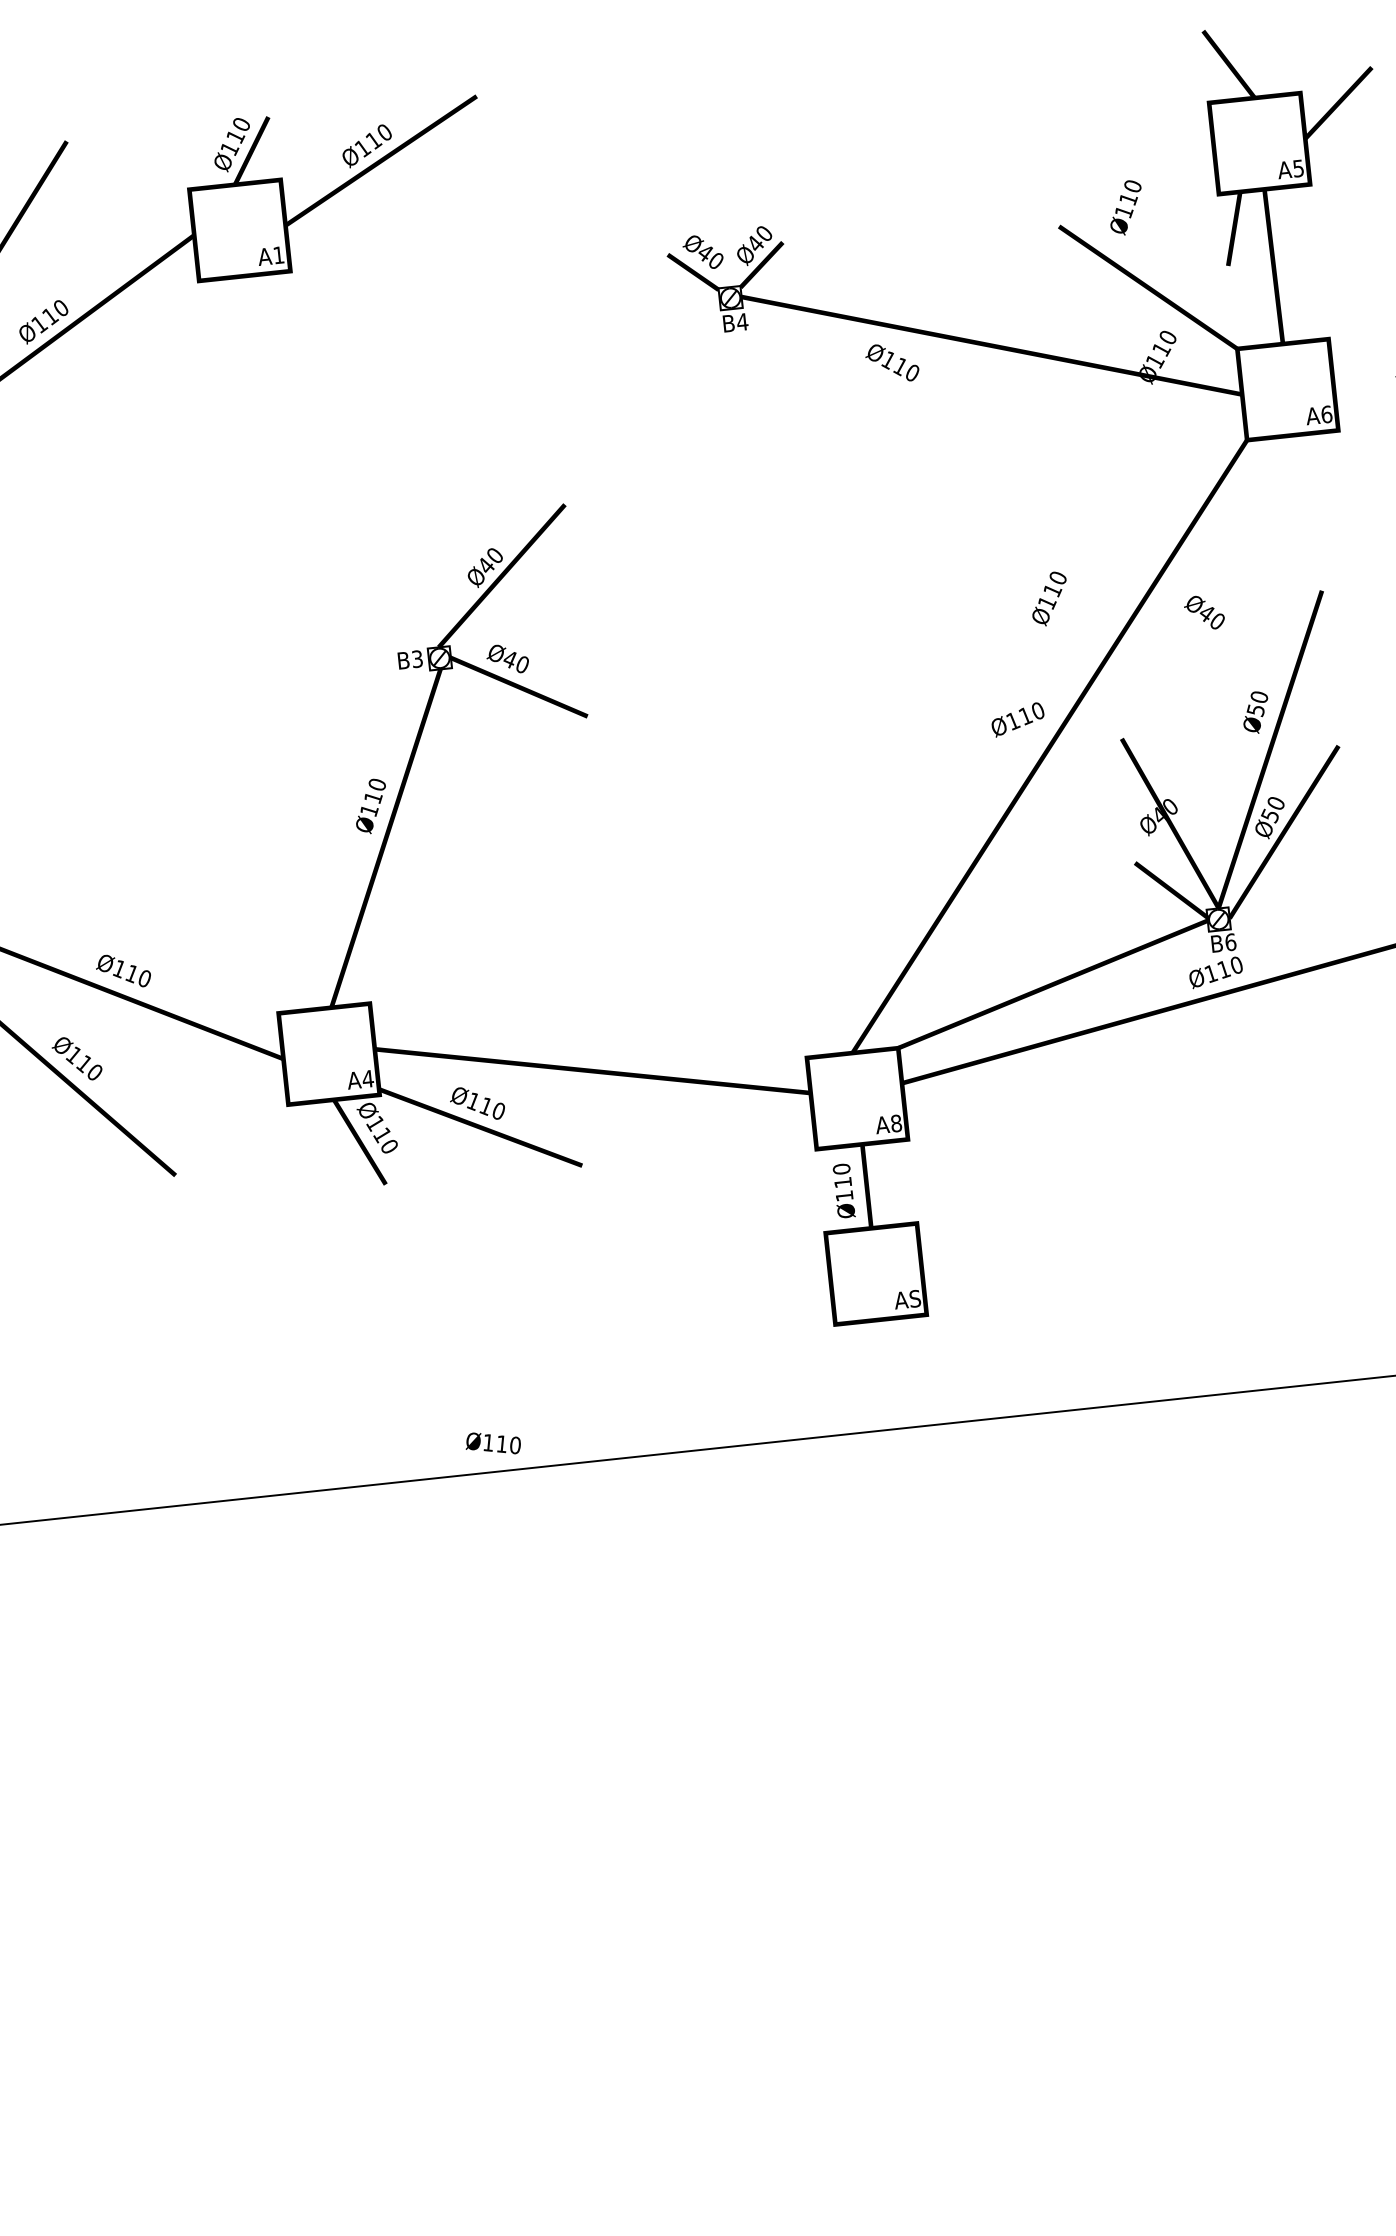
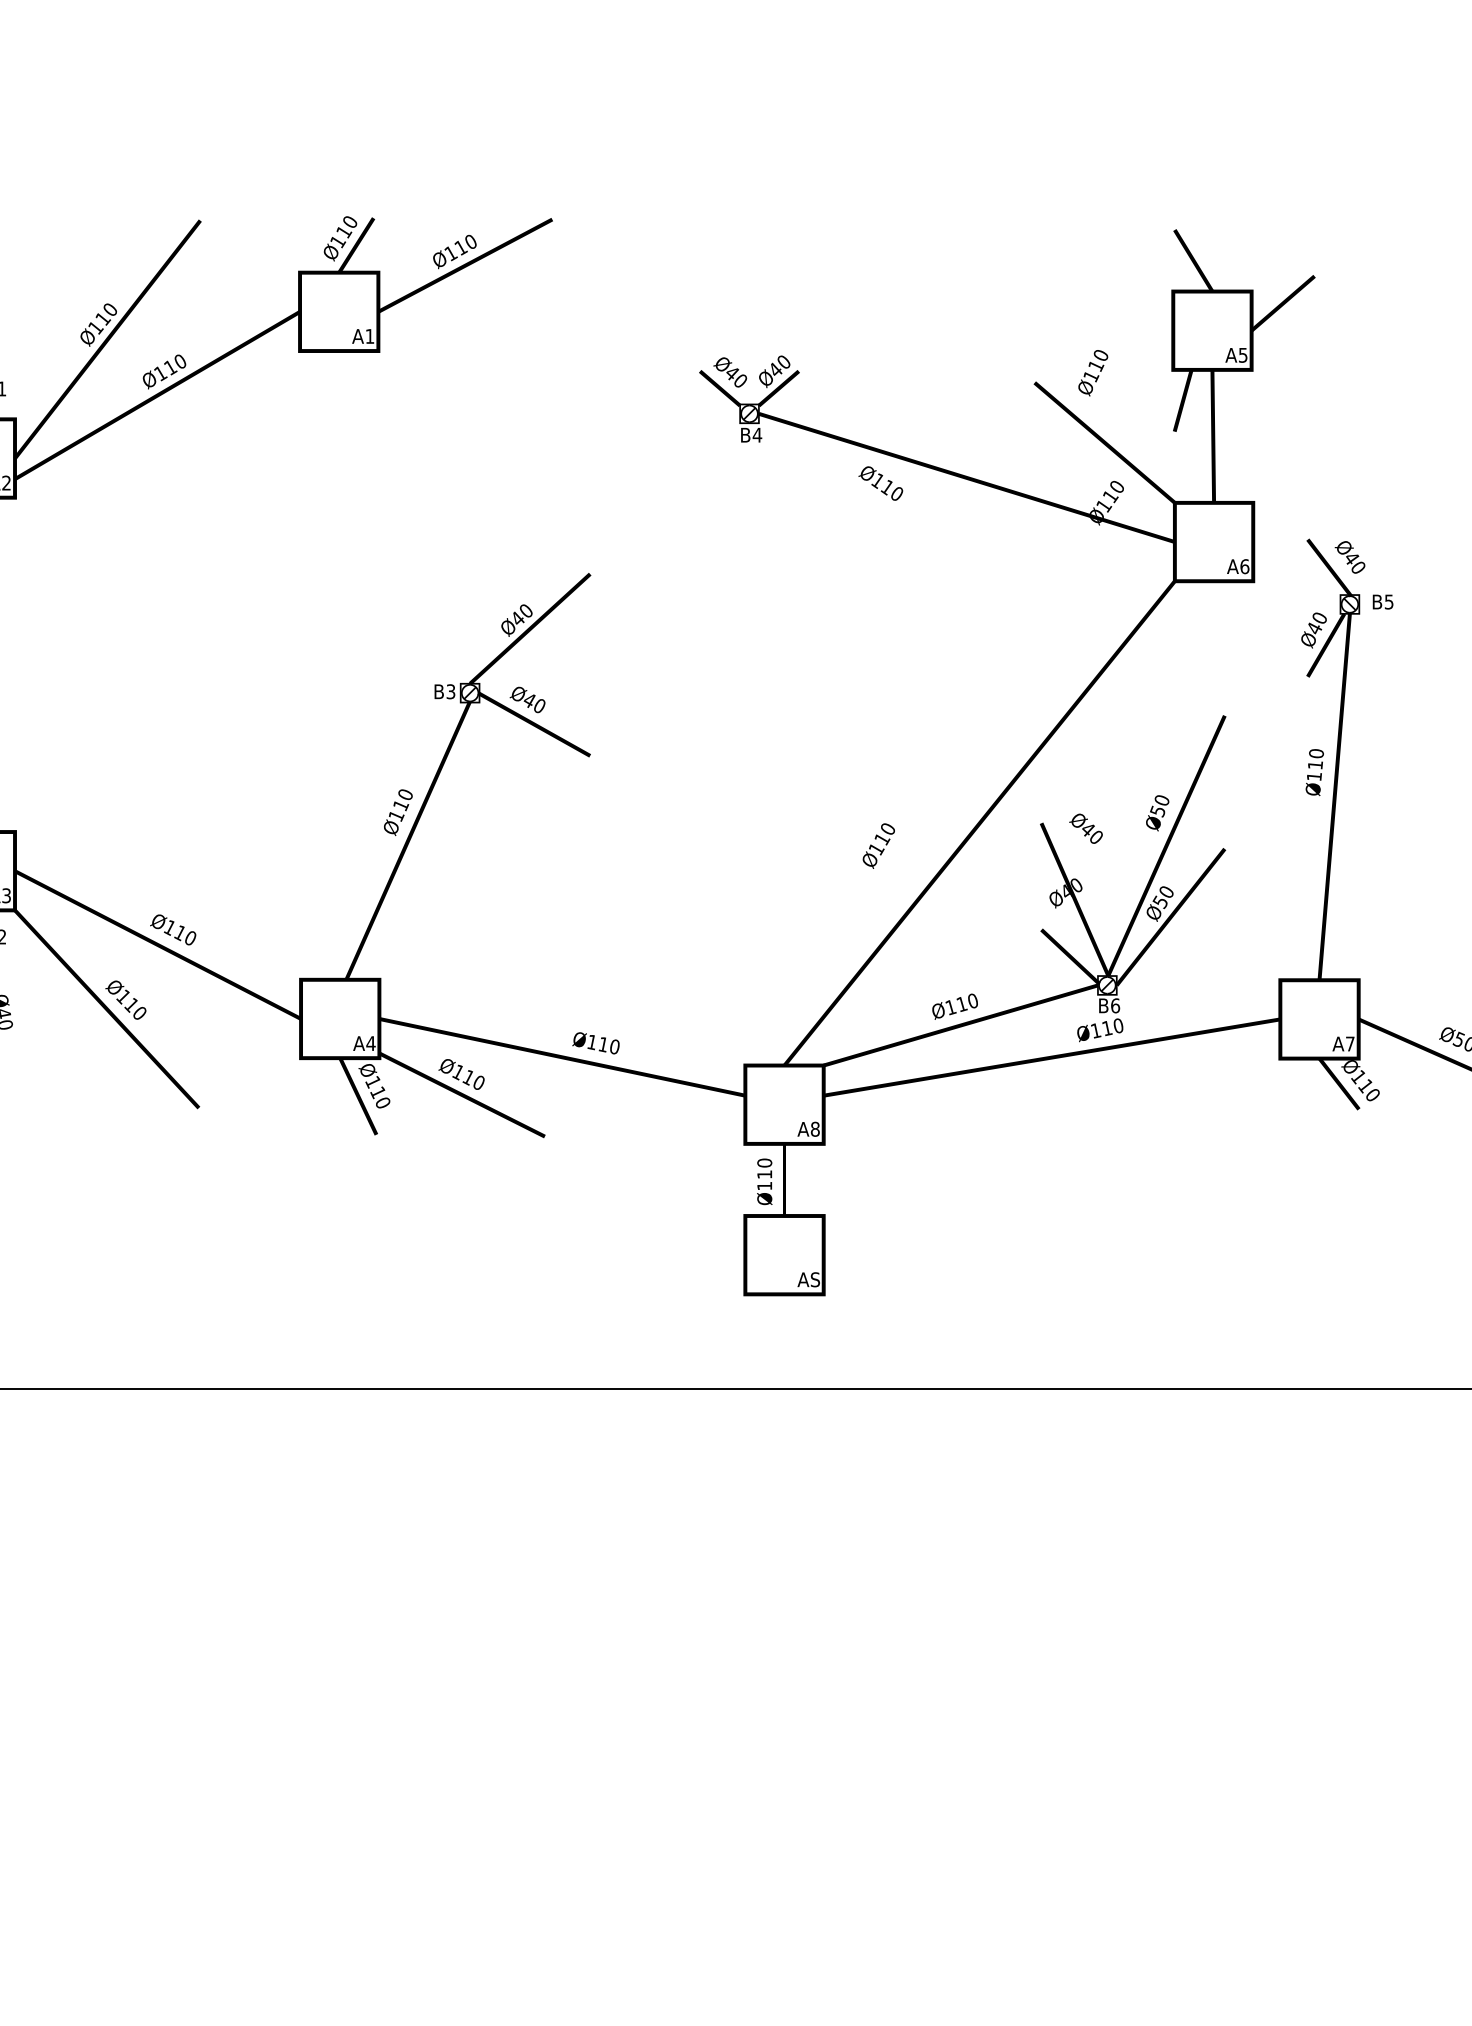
text: (1049, 598) -> (878, 845), moved
text: (1203, 612) -> (1085, 828), moved
text: (1017, 719) -> (954, 1006), moved
text: (492, 1443) -> (595, 1043), moved

